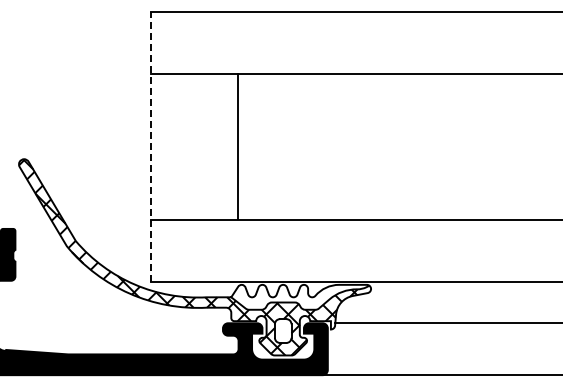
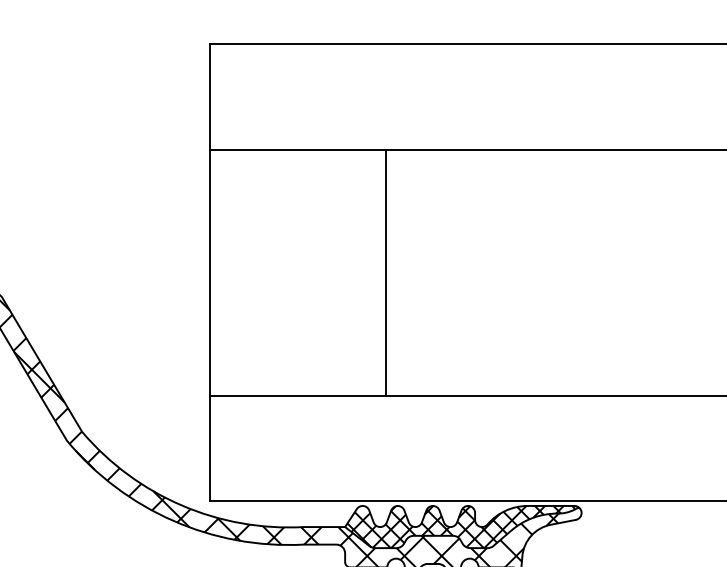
line: (151, 146) -> (210, 271), dashed -> solid
line: (238, 146) -> (386, 271), moved
hatch: (299, 296) -> (460, 525), added

